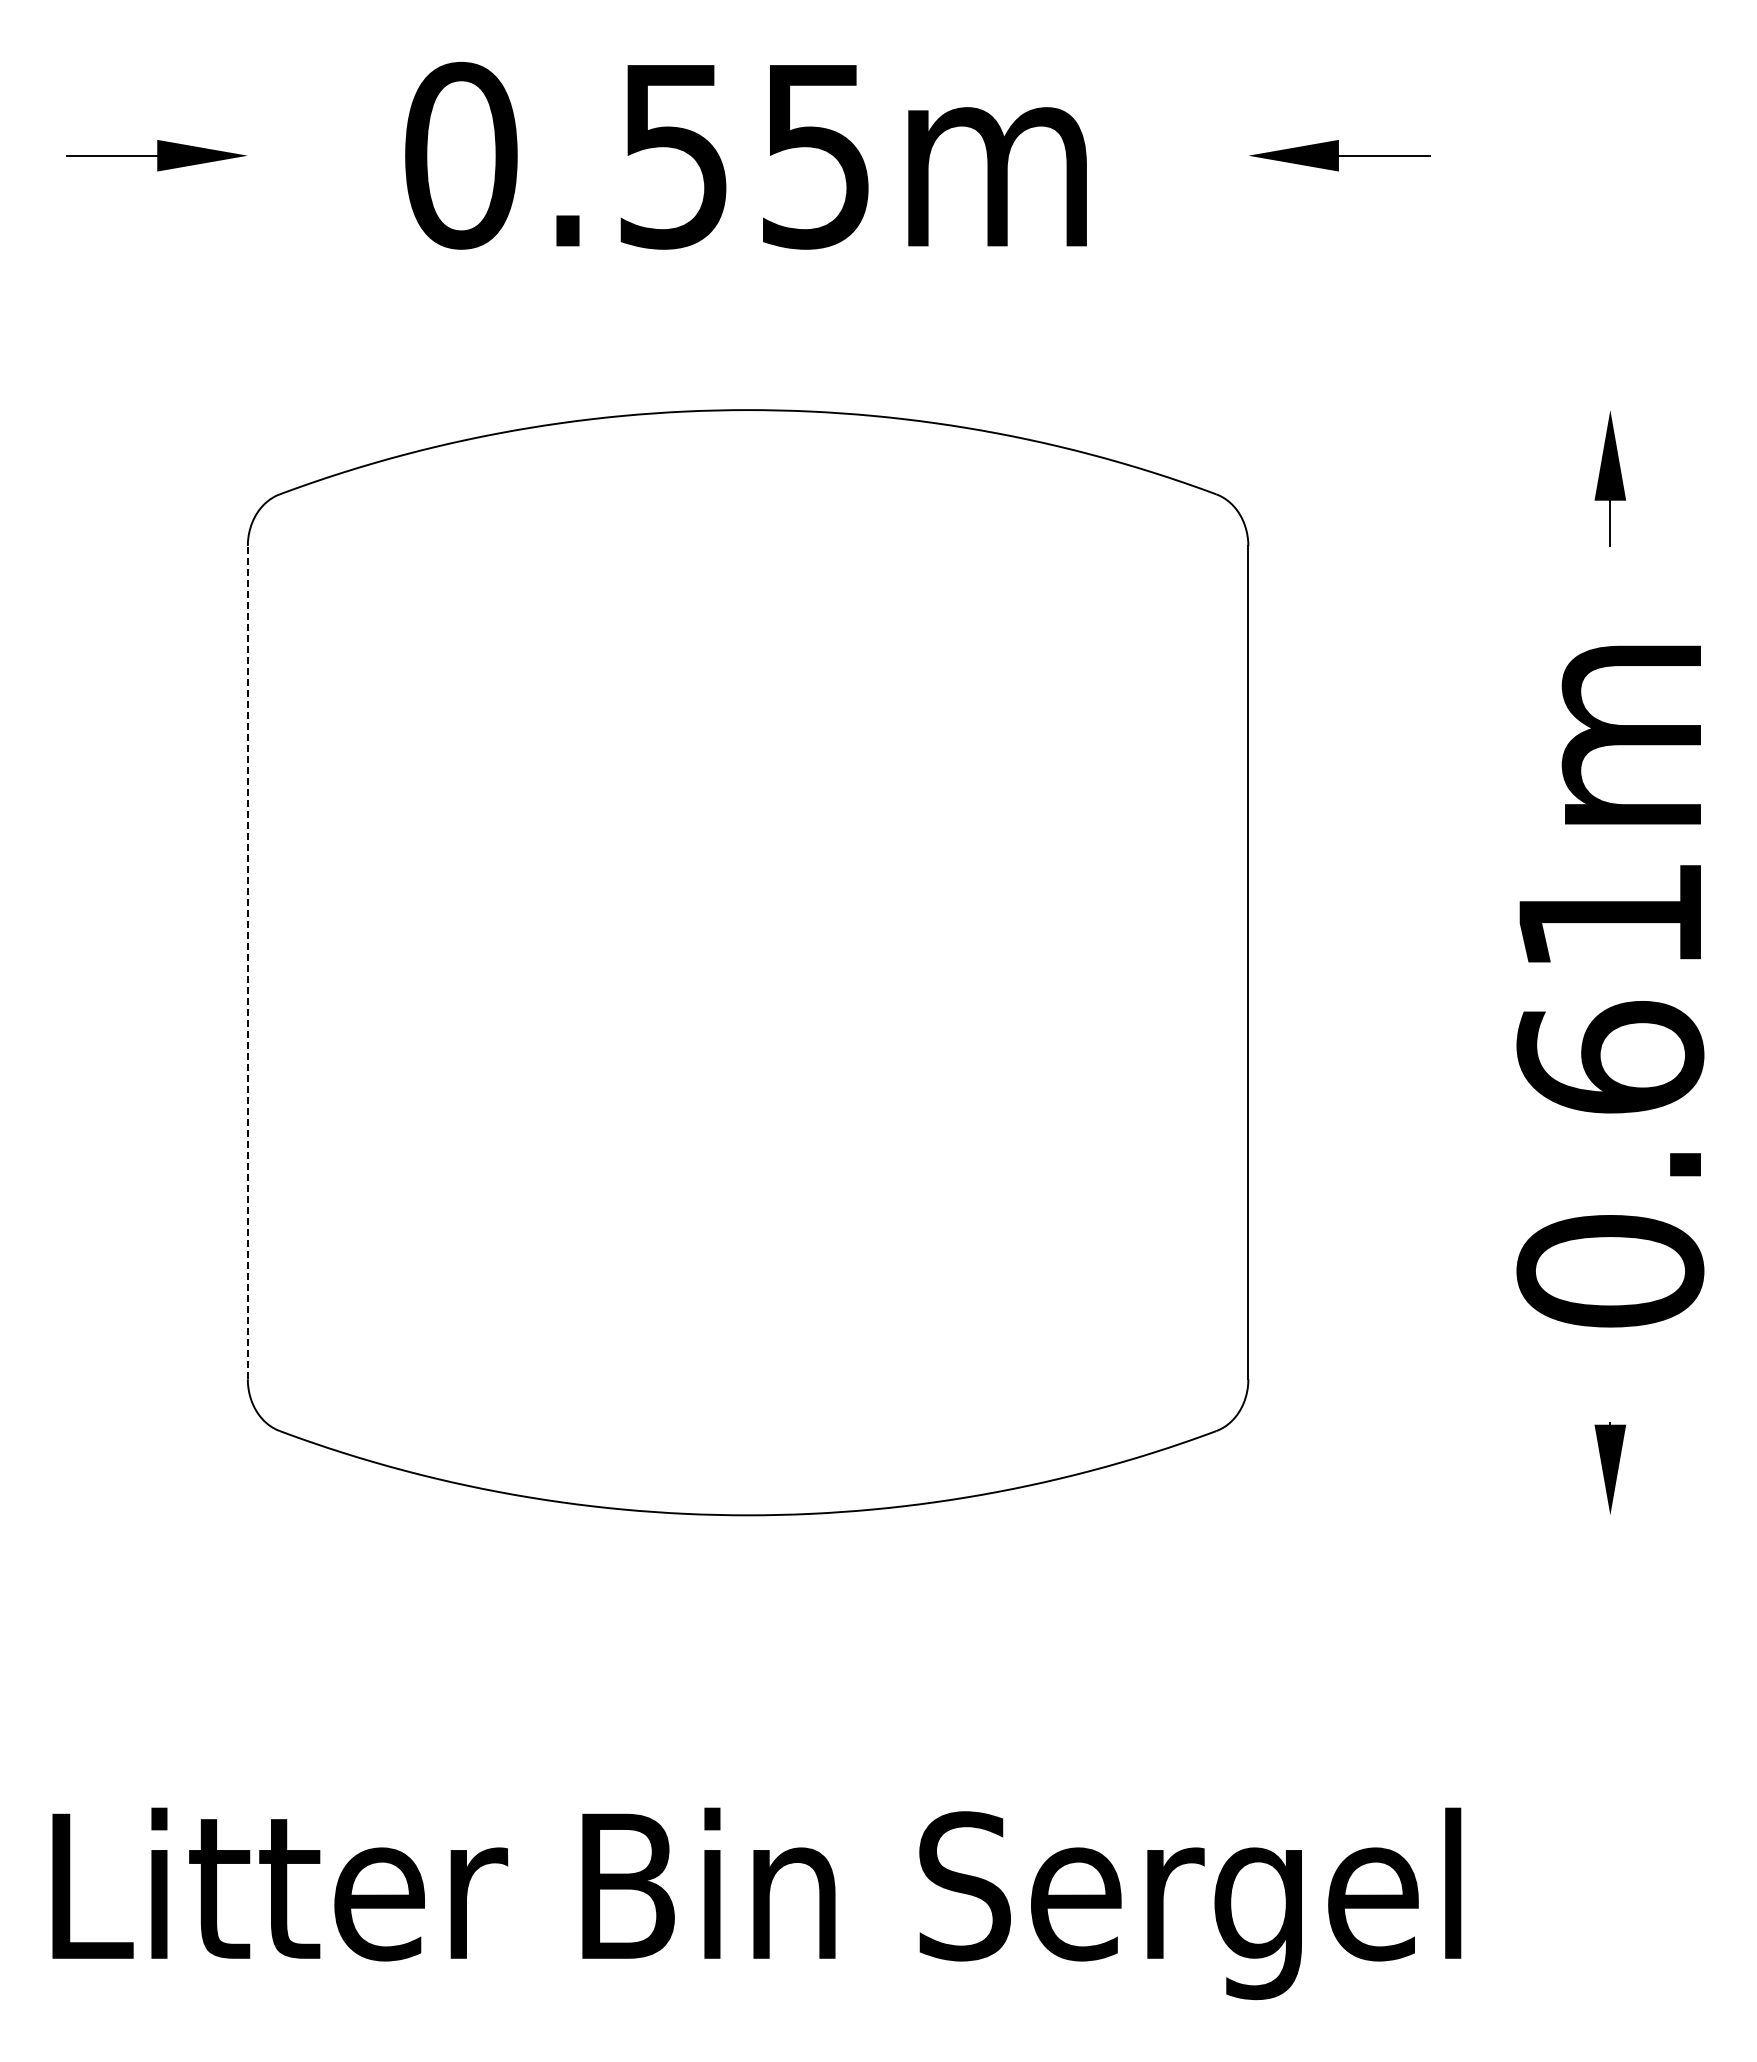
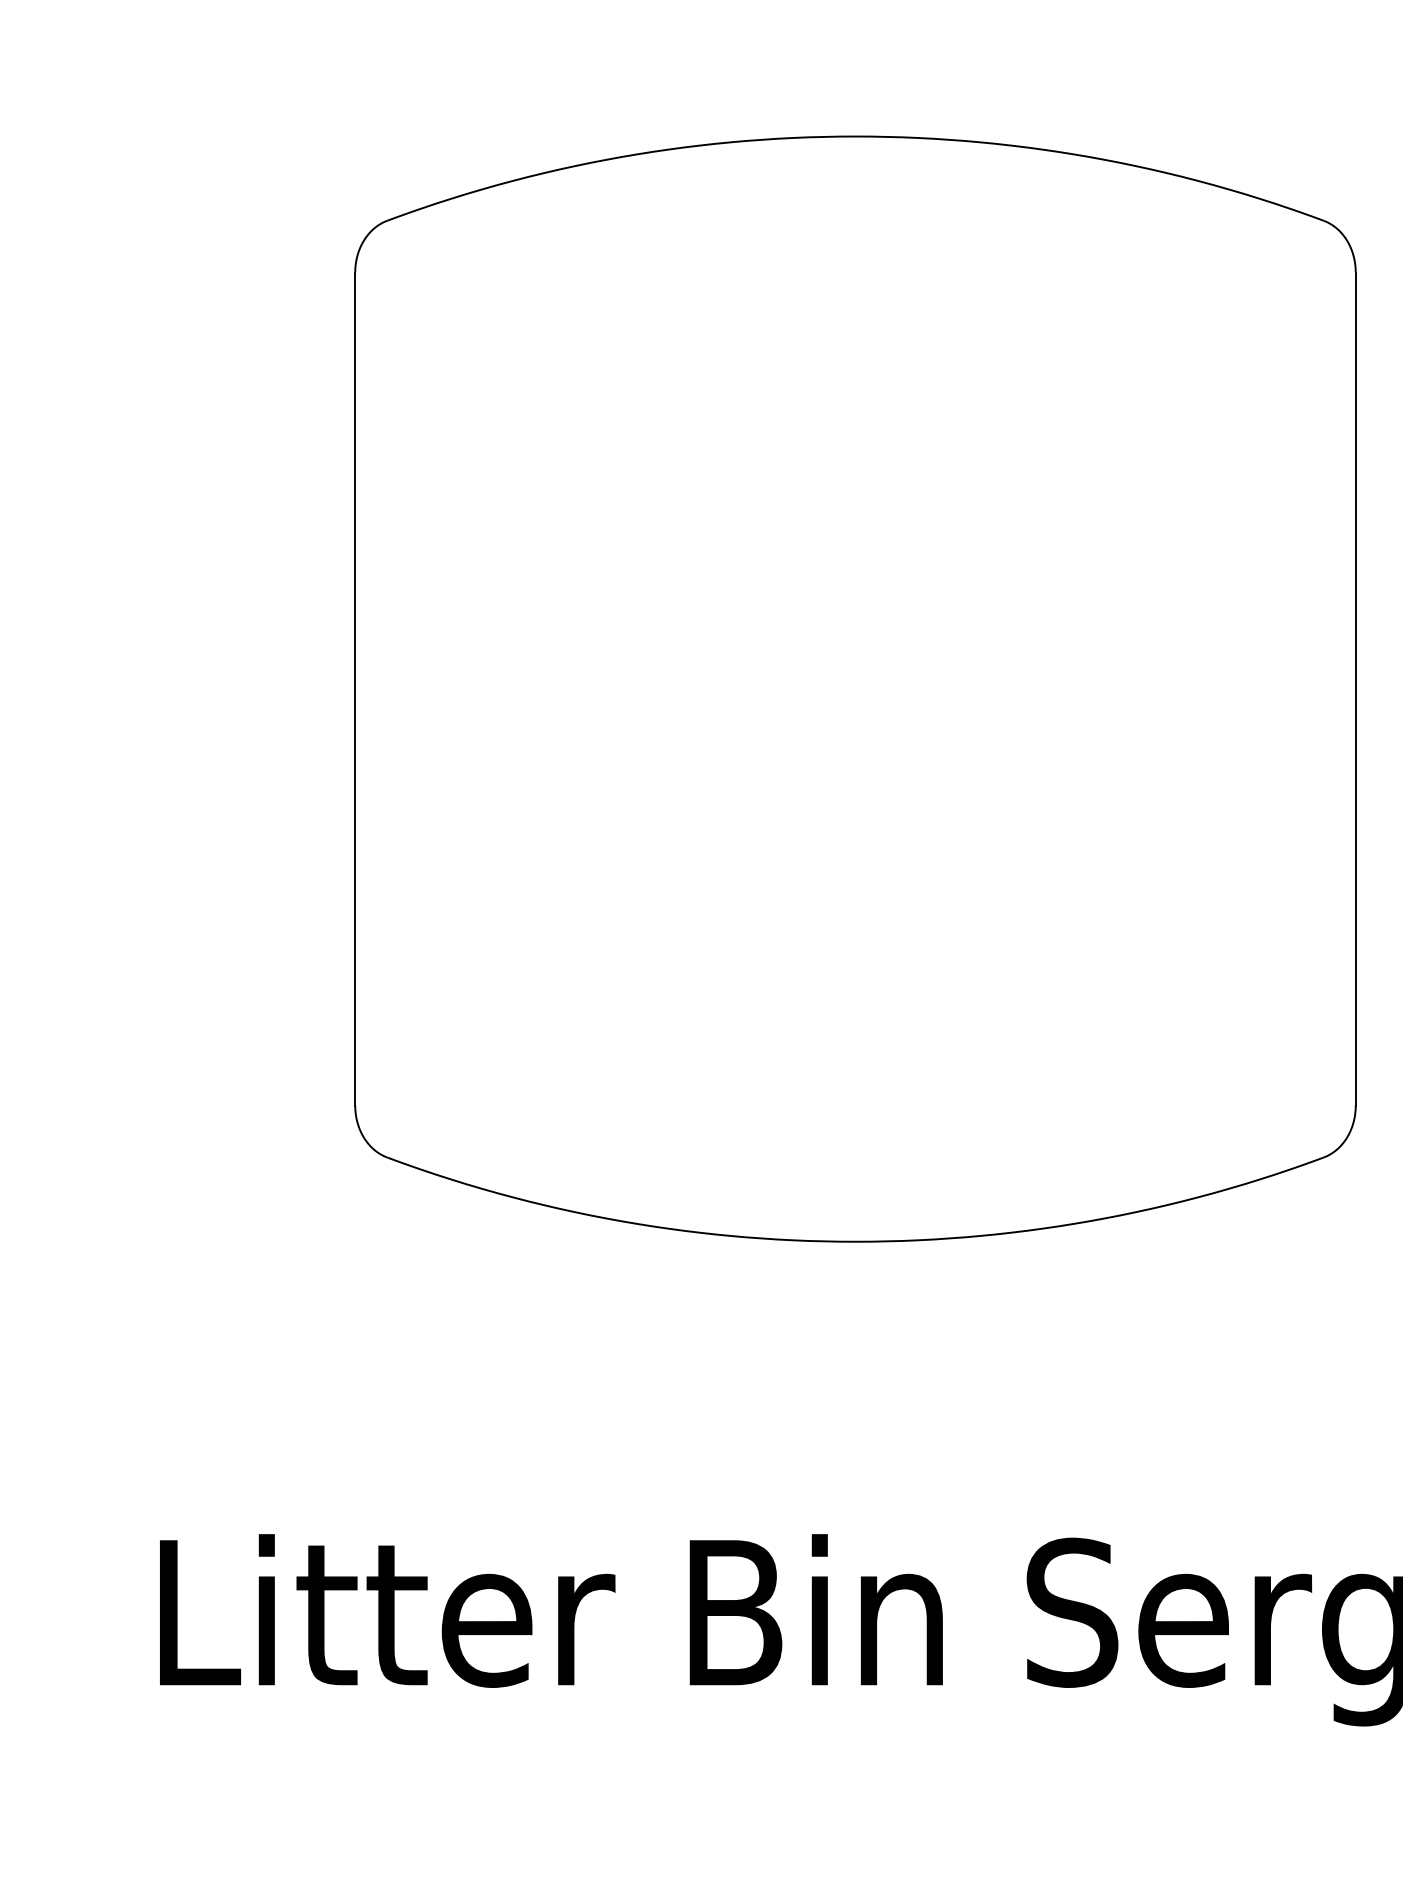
line: (247, 962) -> (354, 688), dashed -> solid

